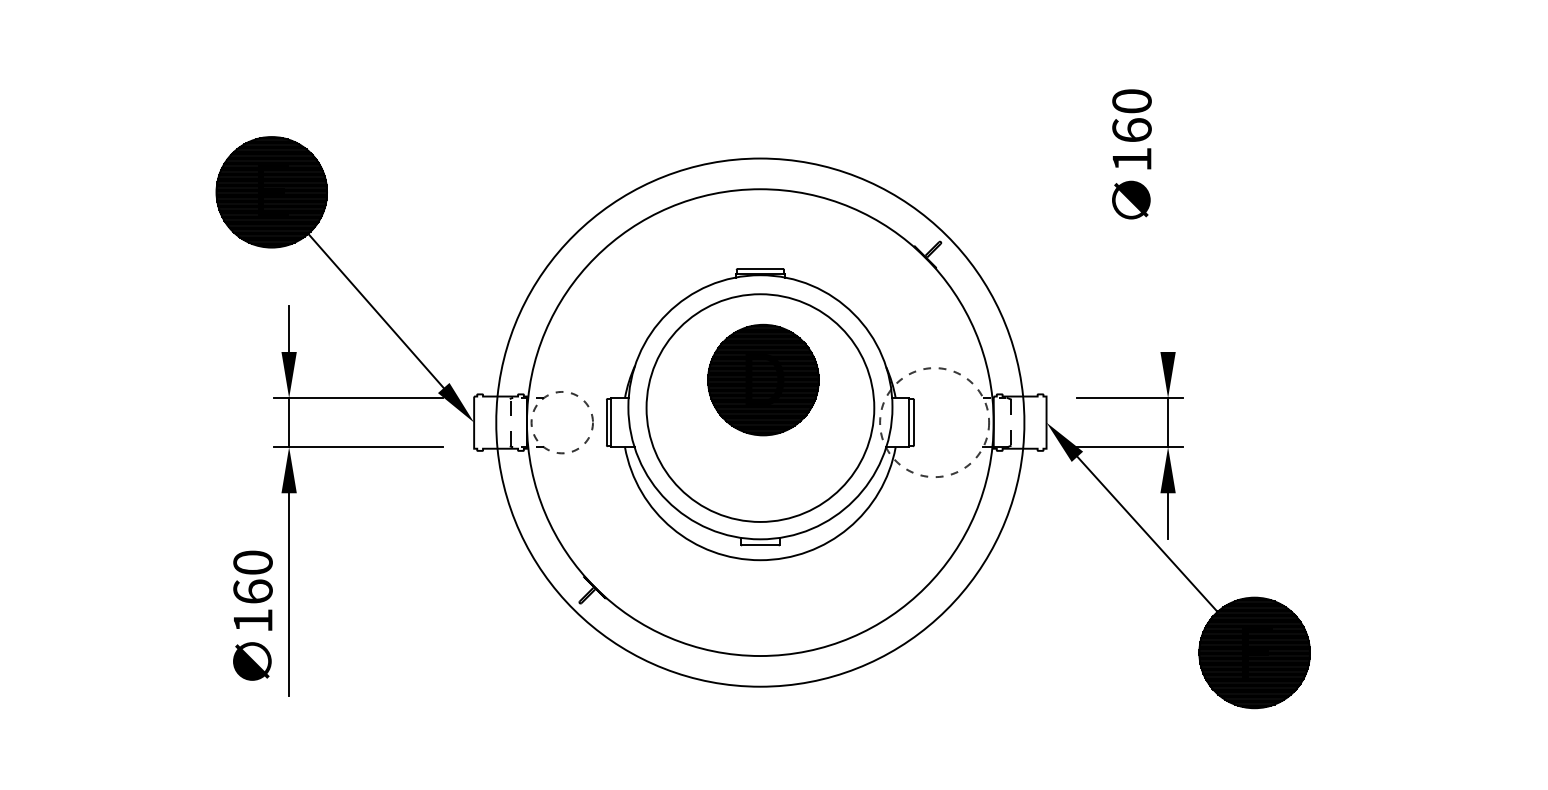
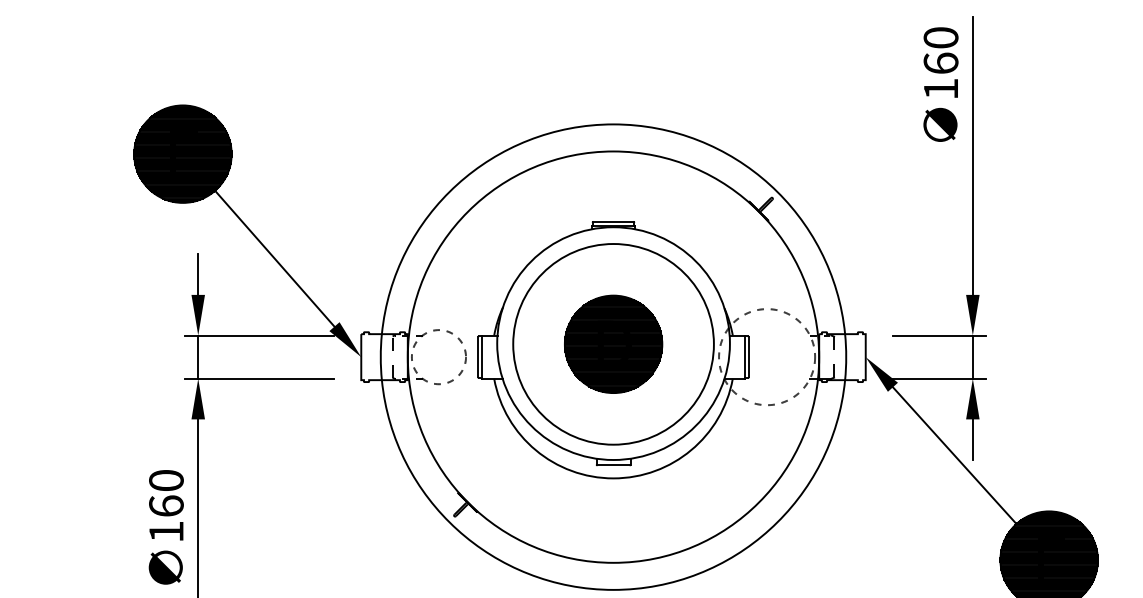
text: (1131, 154) -> (940, 84), moved
line: (1168, 194) -> (973, 156), added
part: (763, 379) -> (613, 343), moved

